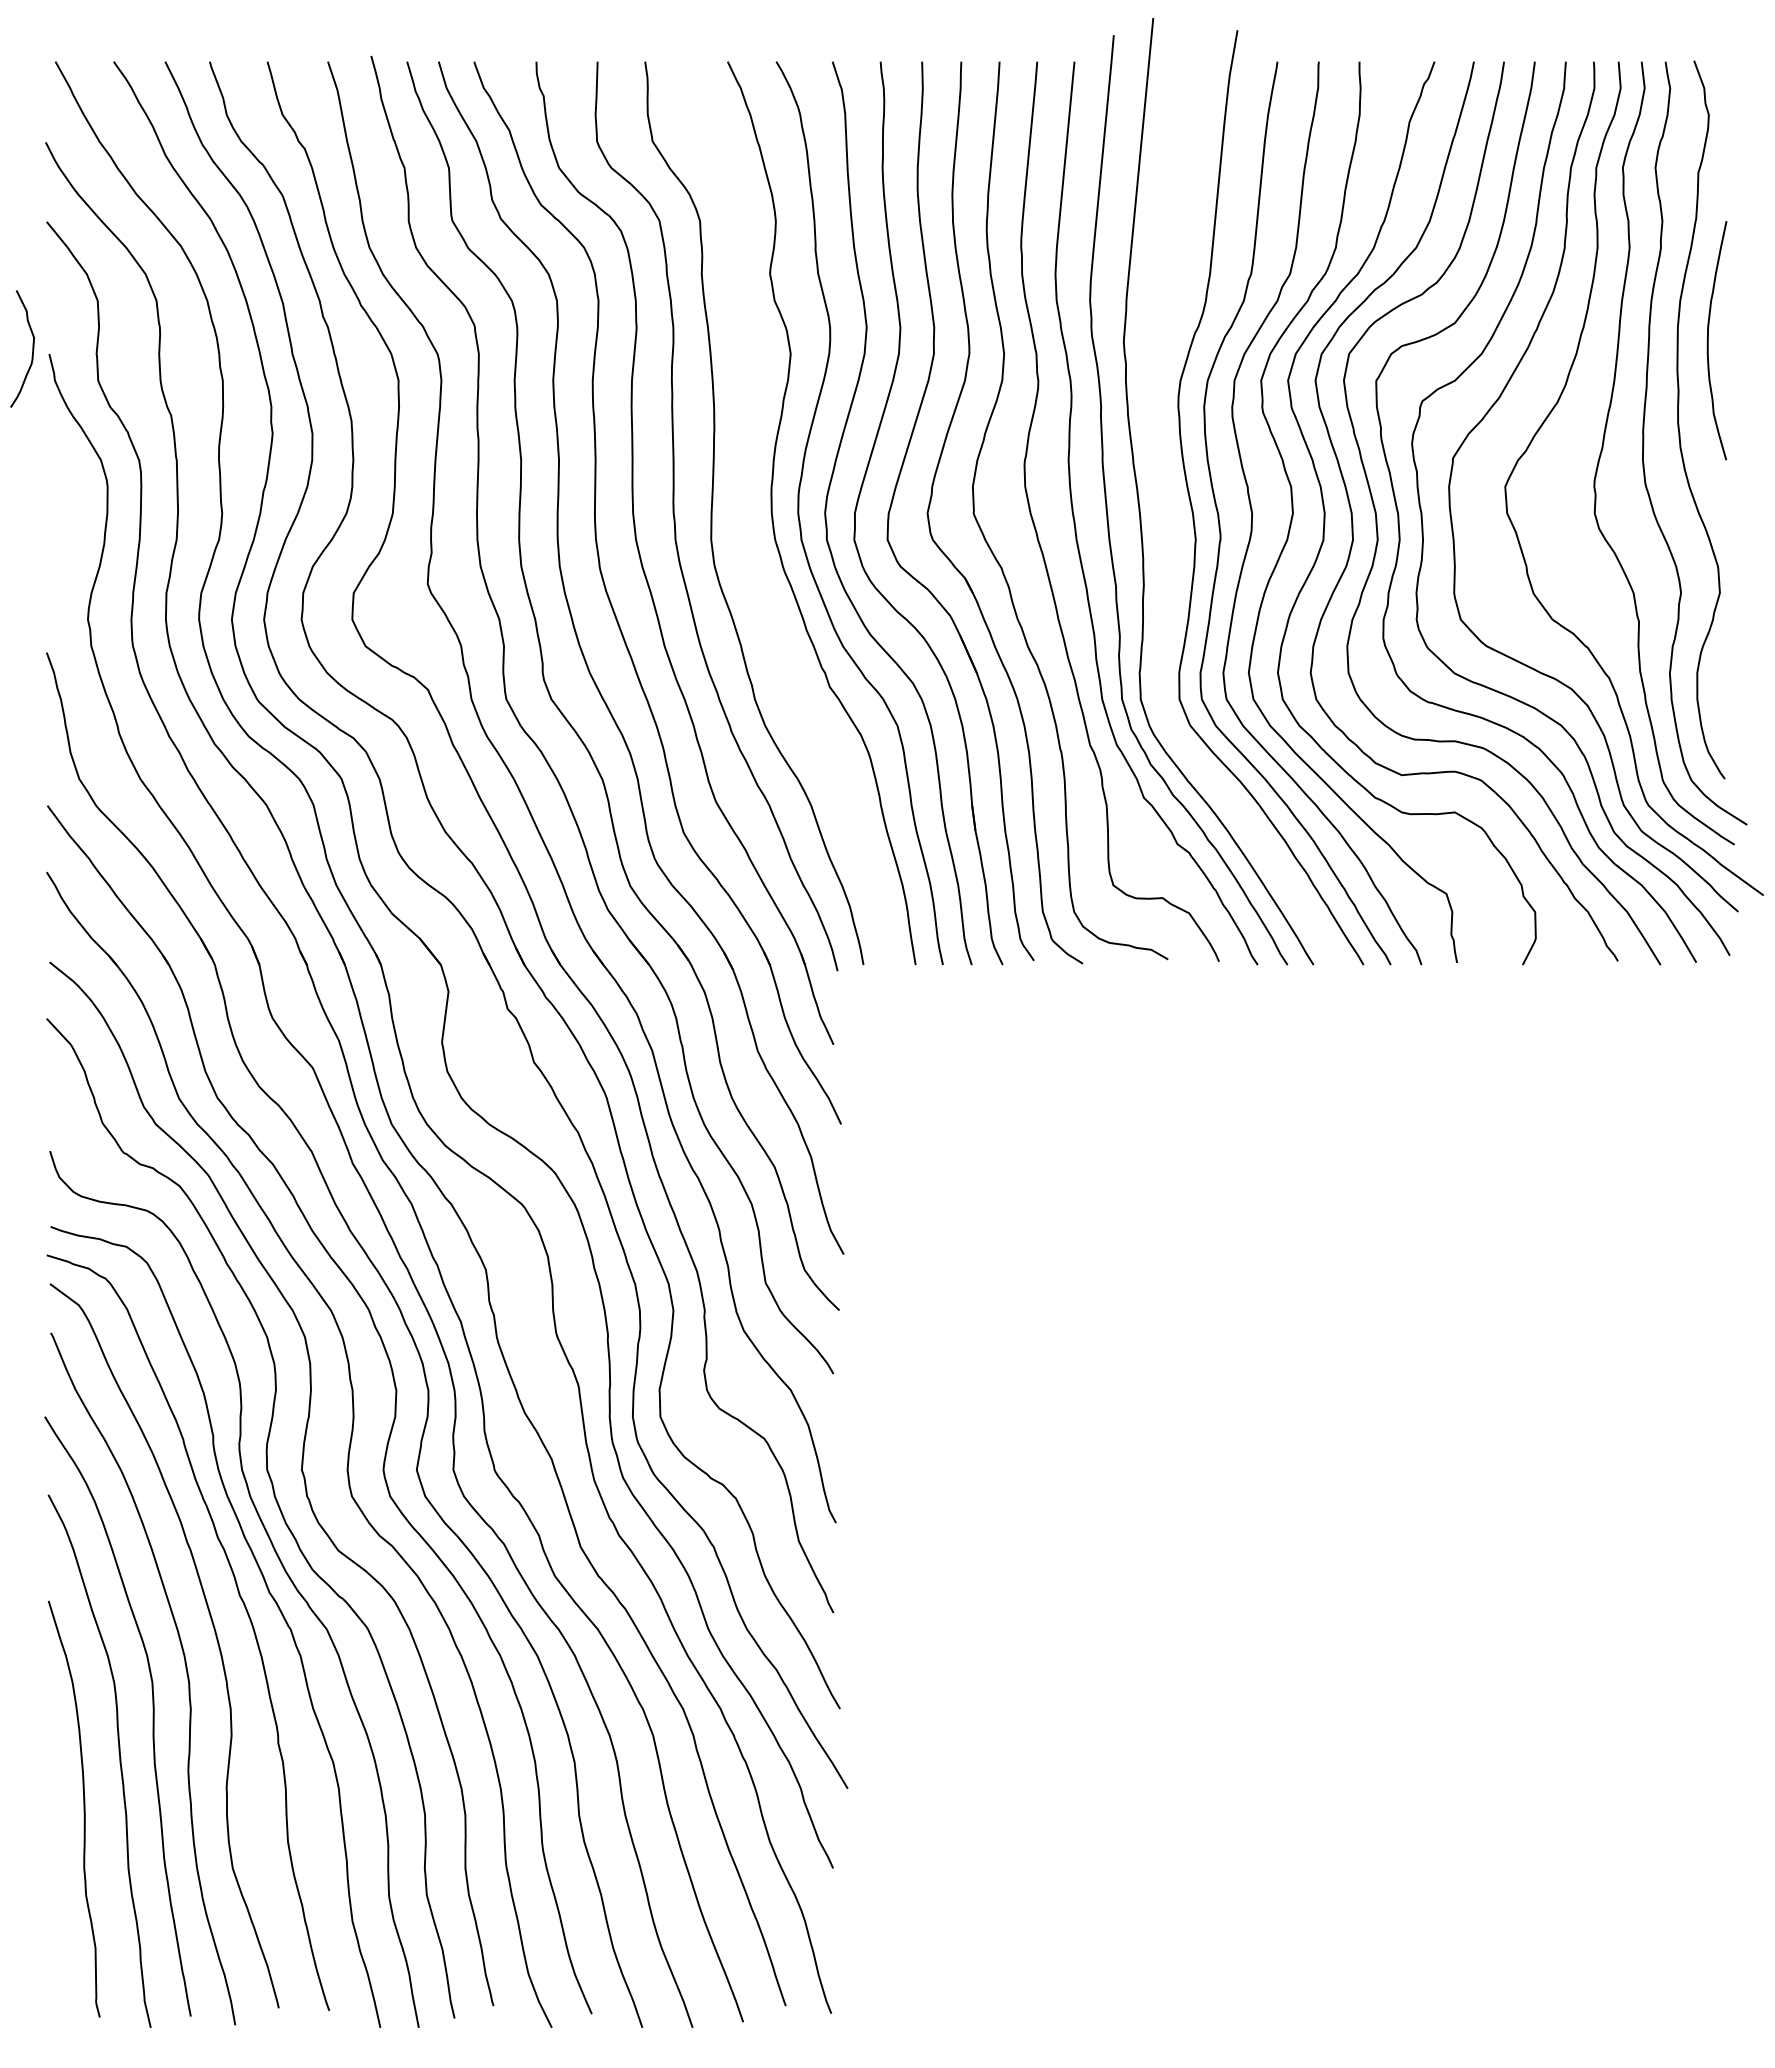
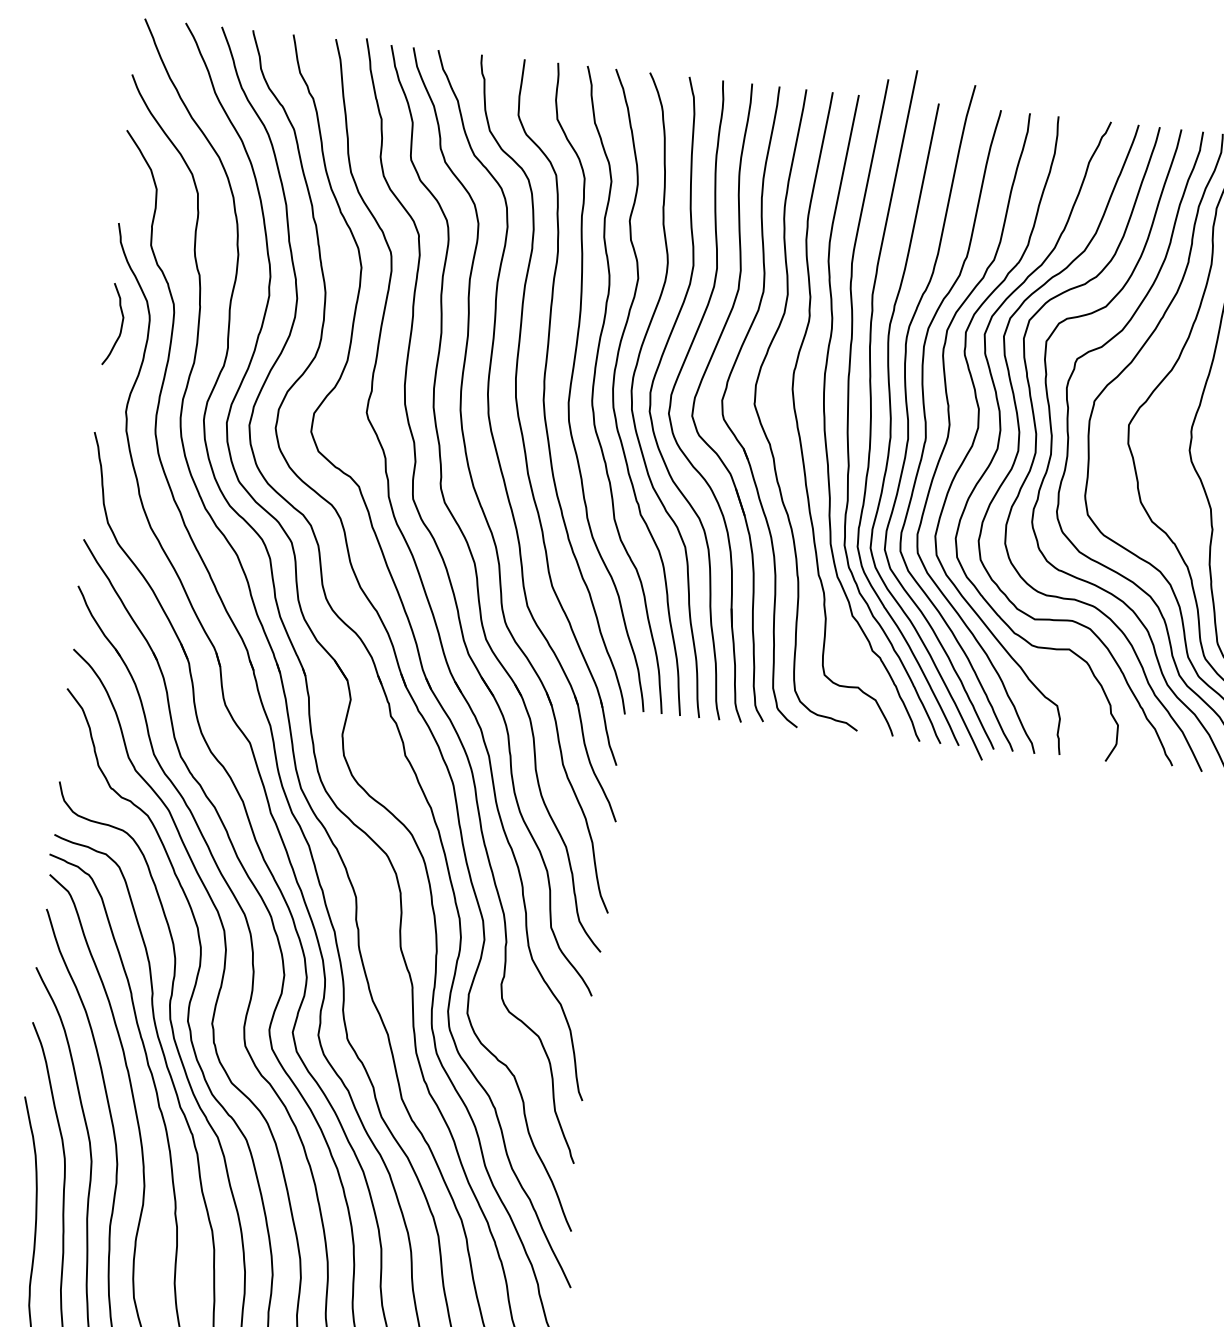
curve: (32, 348) -> (121, 325), moved
curve: (744, 512) -> (594, 386), added
curve: (1170, 524) -> (891, 426), added

